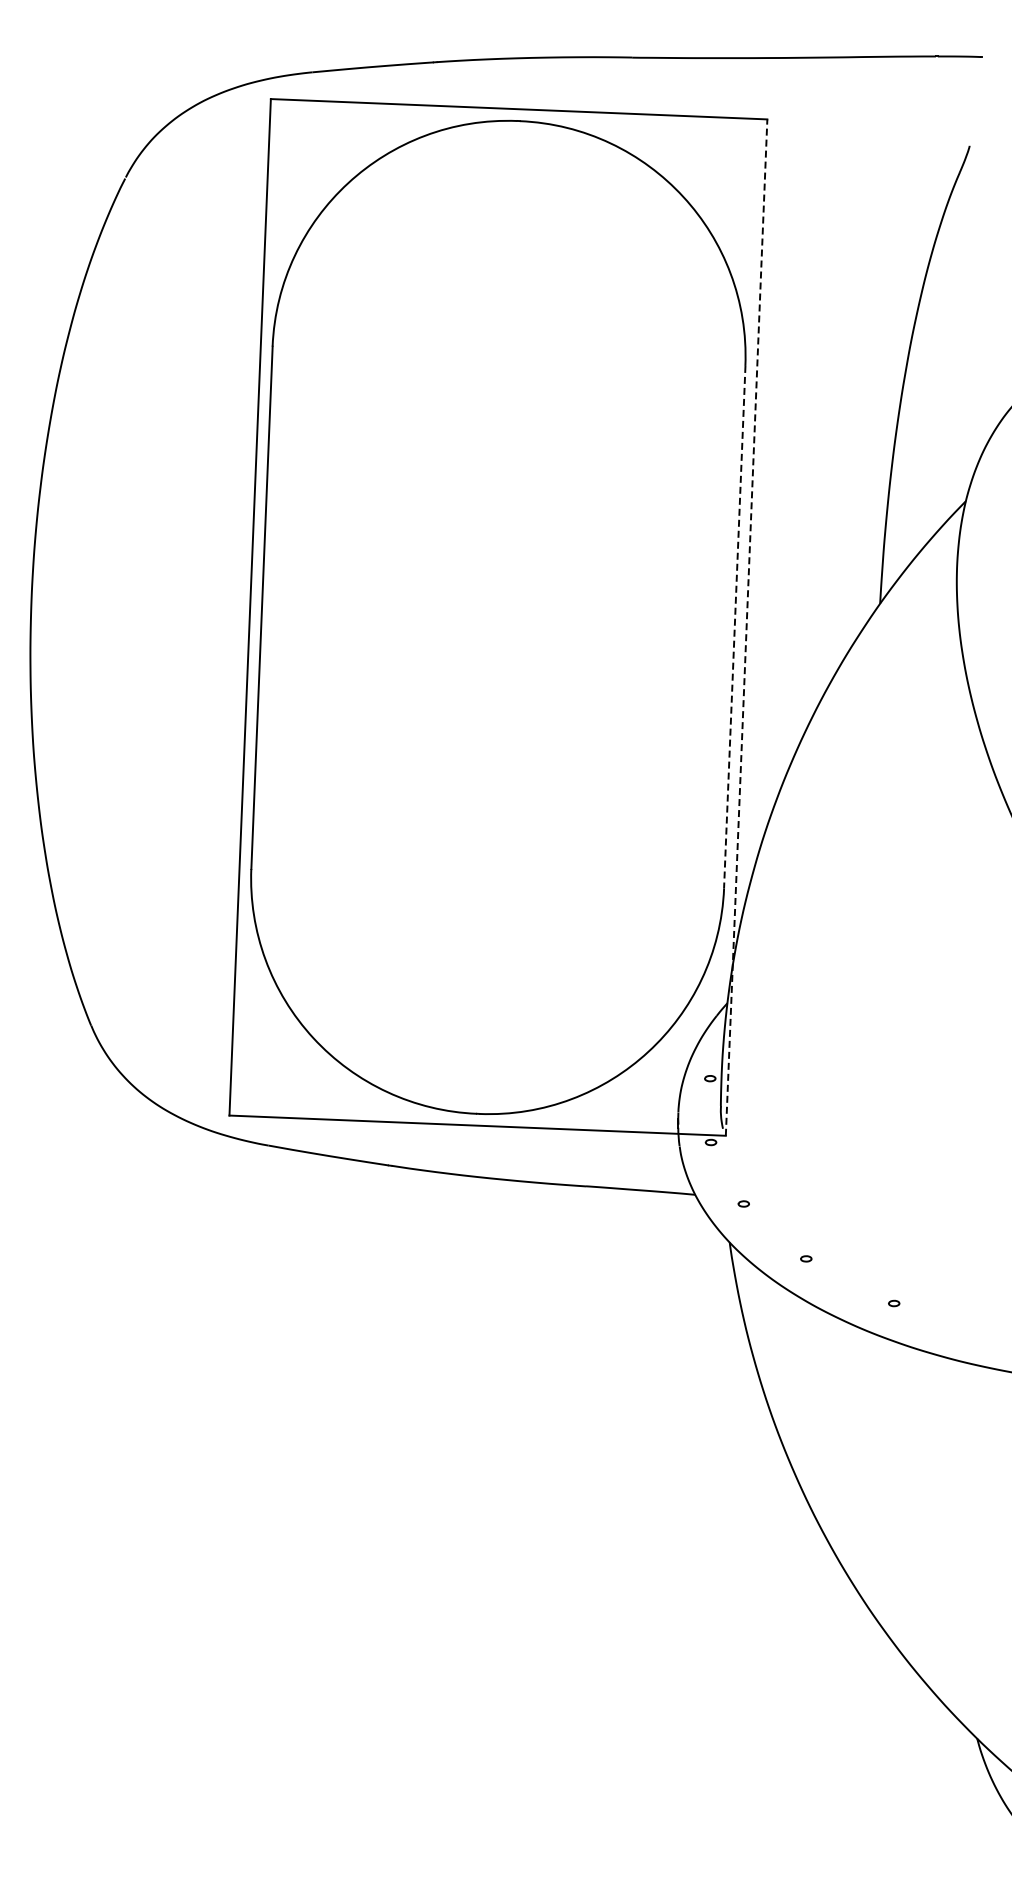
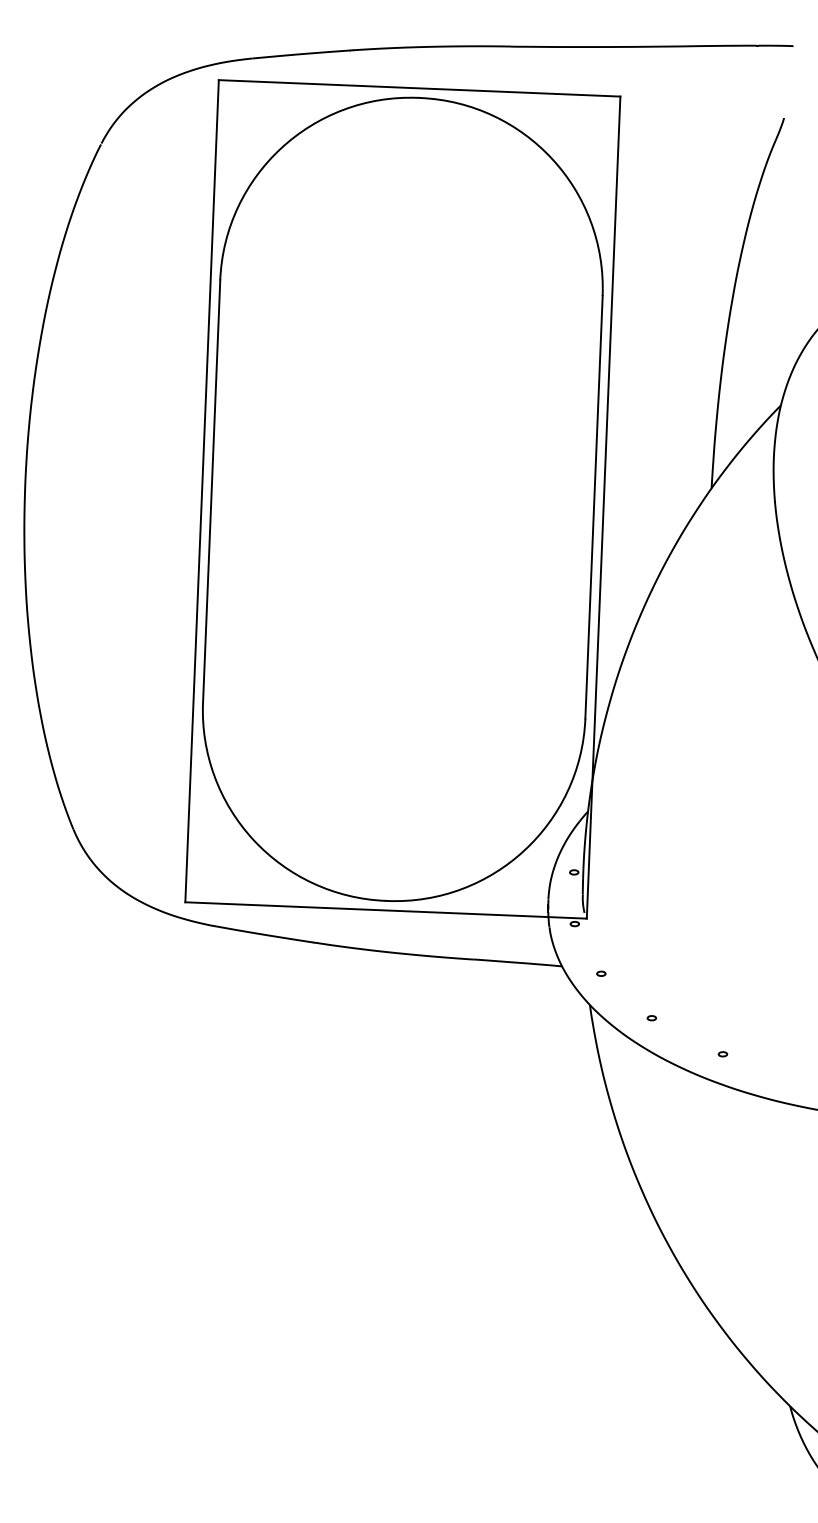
line: (734, 627) -> (593, 507), dashed -> solid
line: (746, 627) -> (603, 507), dashed -> solid

